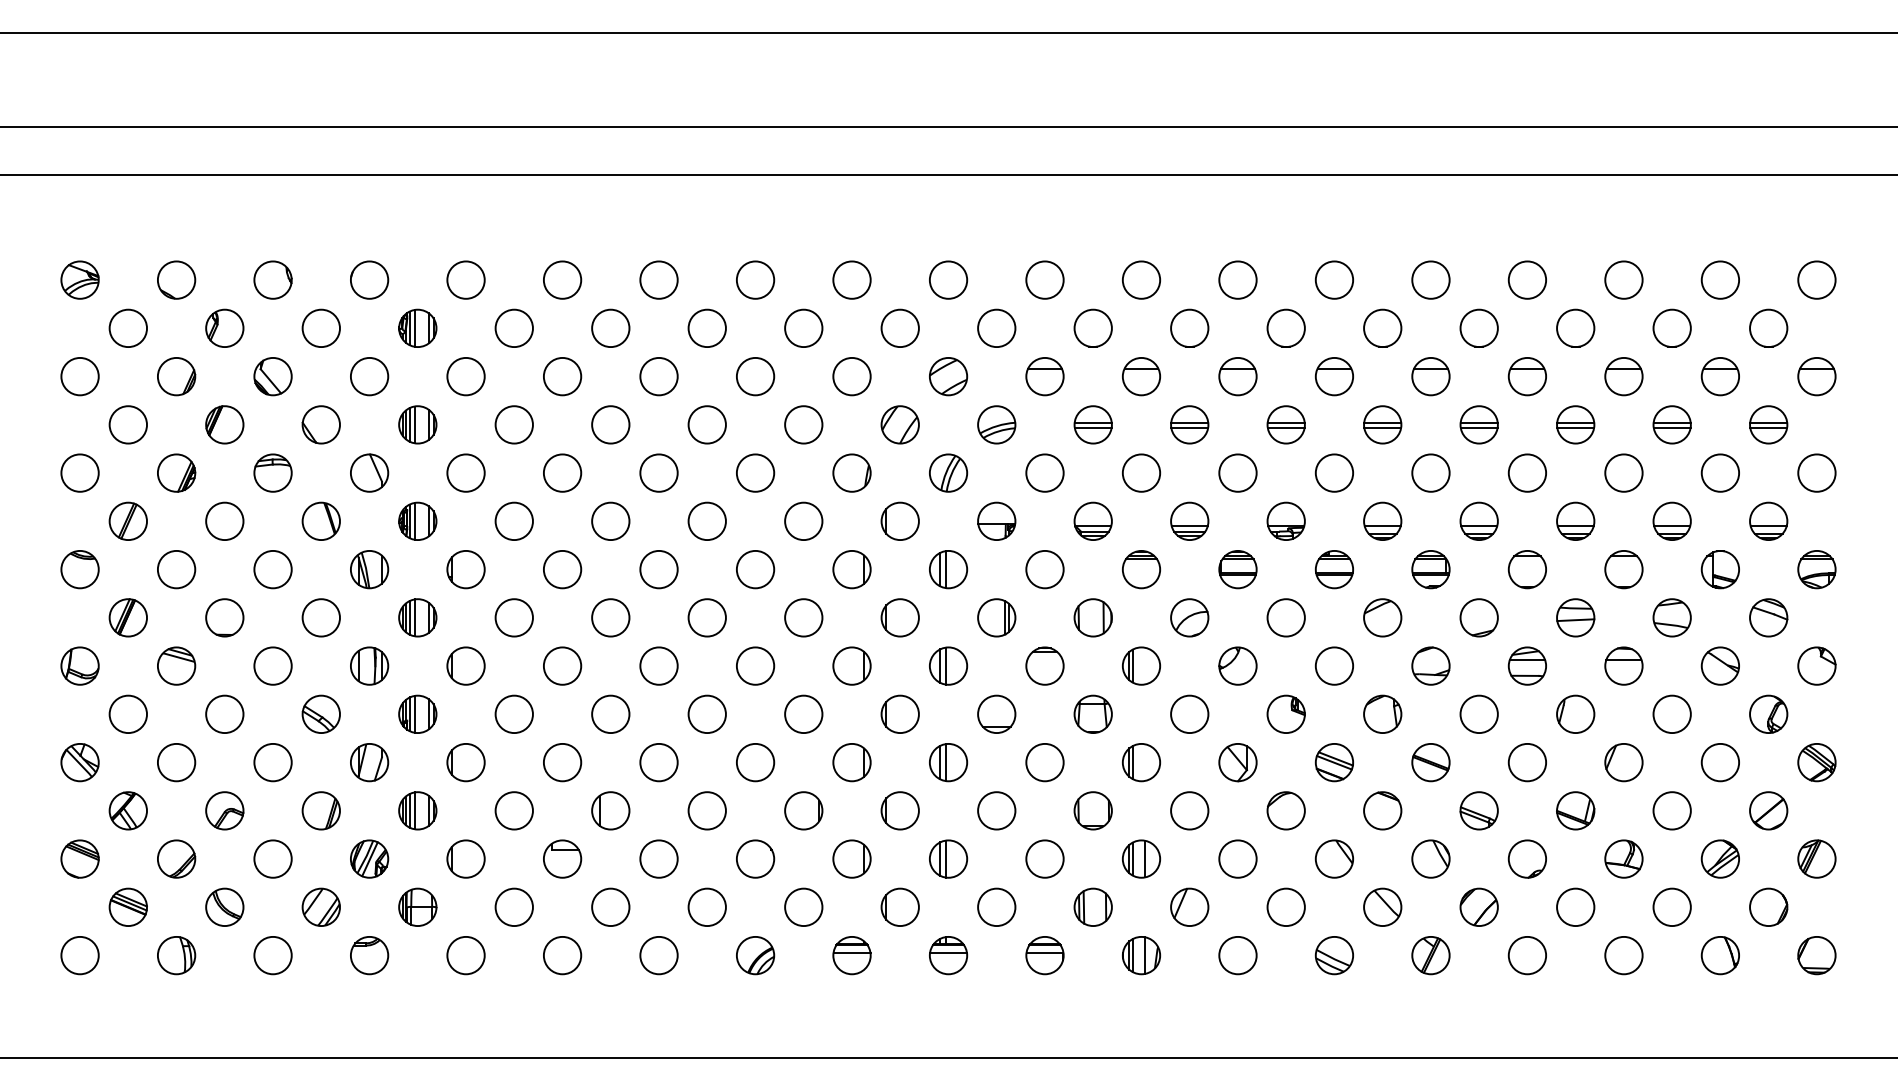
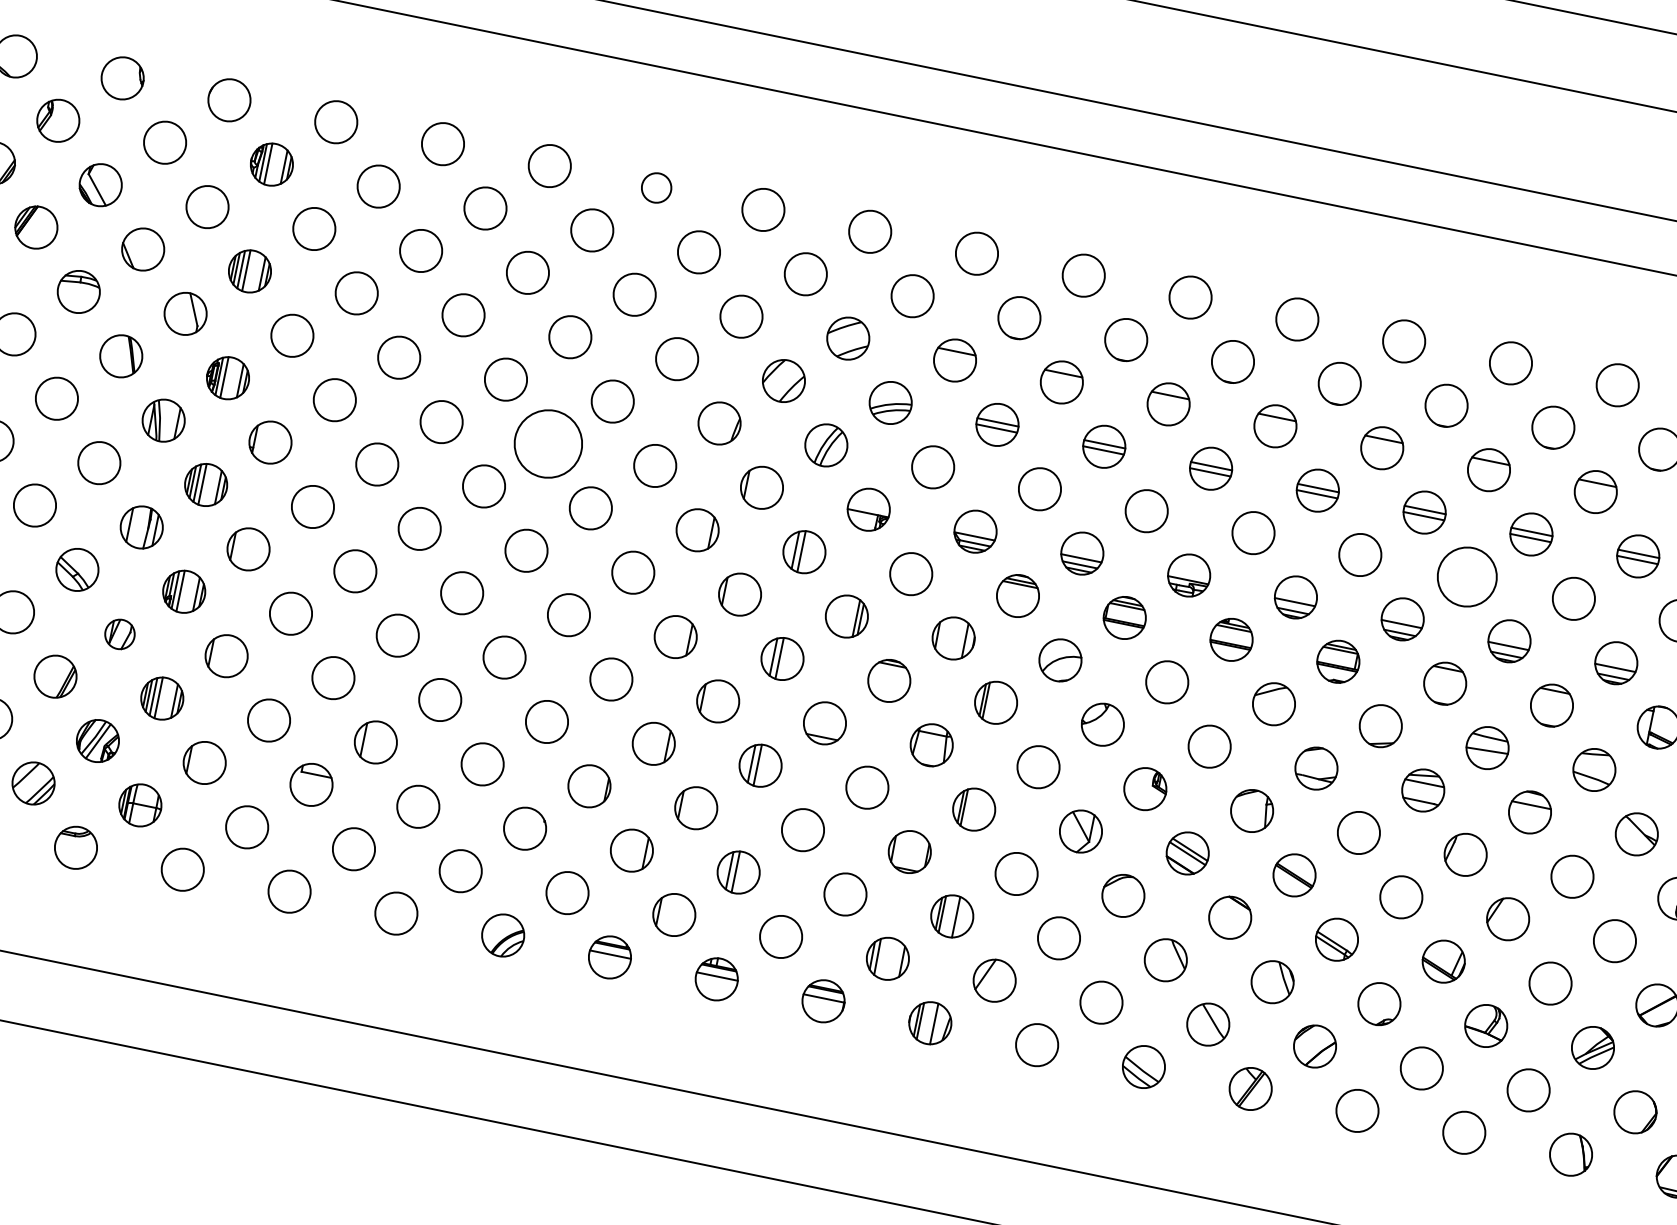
circle: (755, 279) -> (656, 187), size x0.7
circle: (1526, 472) -> (1466, 576), size x1.4
circle: (706, 521) -> (547, 443), size x1.6
part: (369, 762) -> (119, 634), size x0.7

